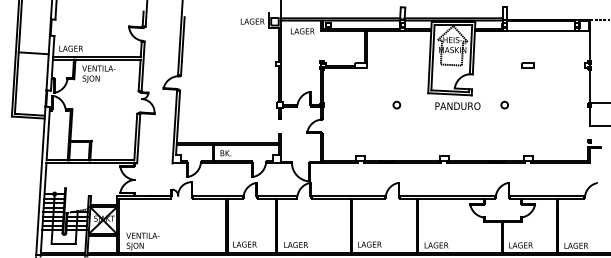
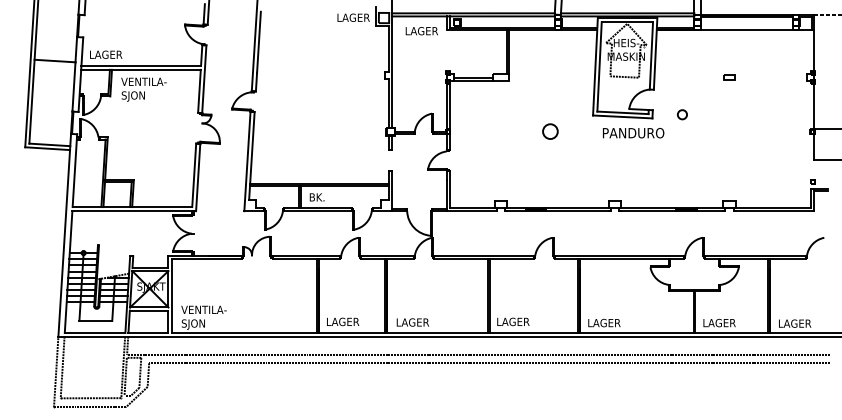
part: (528, 65) -> (729, 77), size x0.7
circle: (396, 104) -> (549, 131), size x1.6
circle: (504, 104) -> (682, 114), moved

